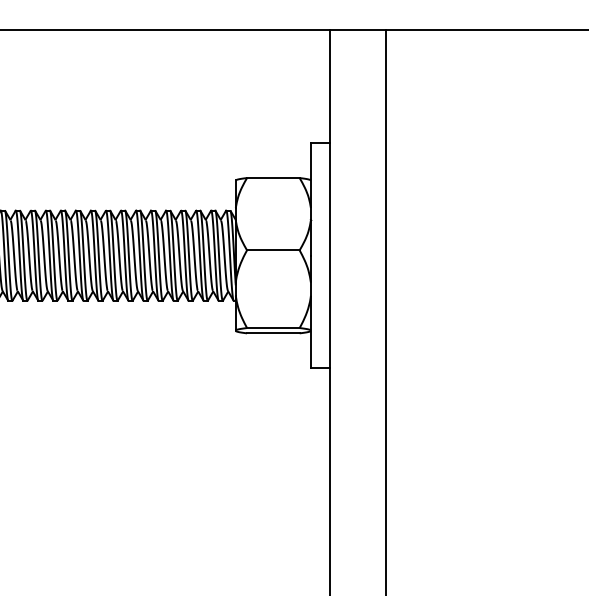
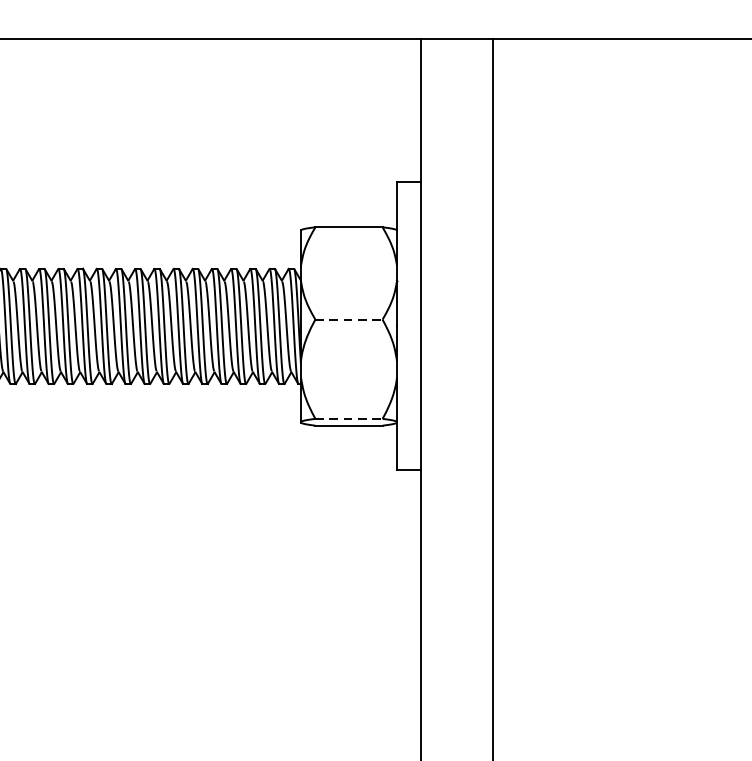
line: (273, 250) -> (349, 319), solid -> dashed
line: (273, 328) -> (349, 419), solid -> dashed

